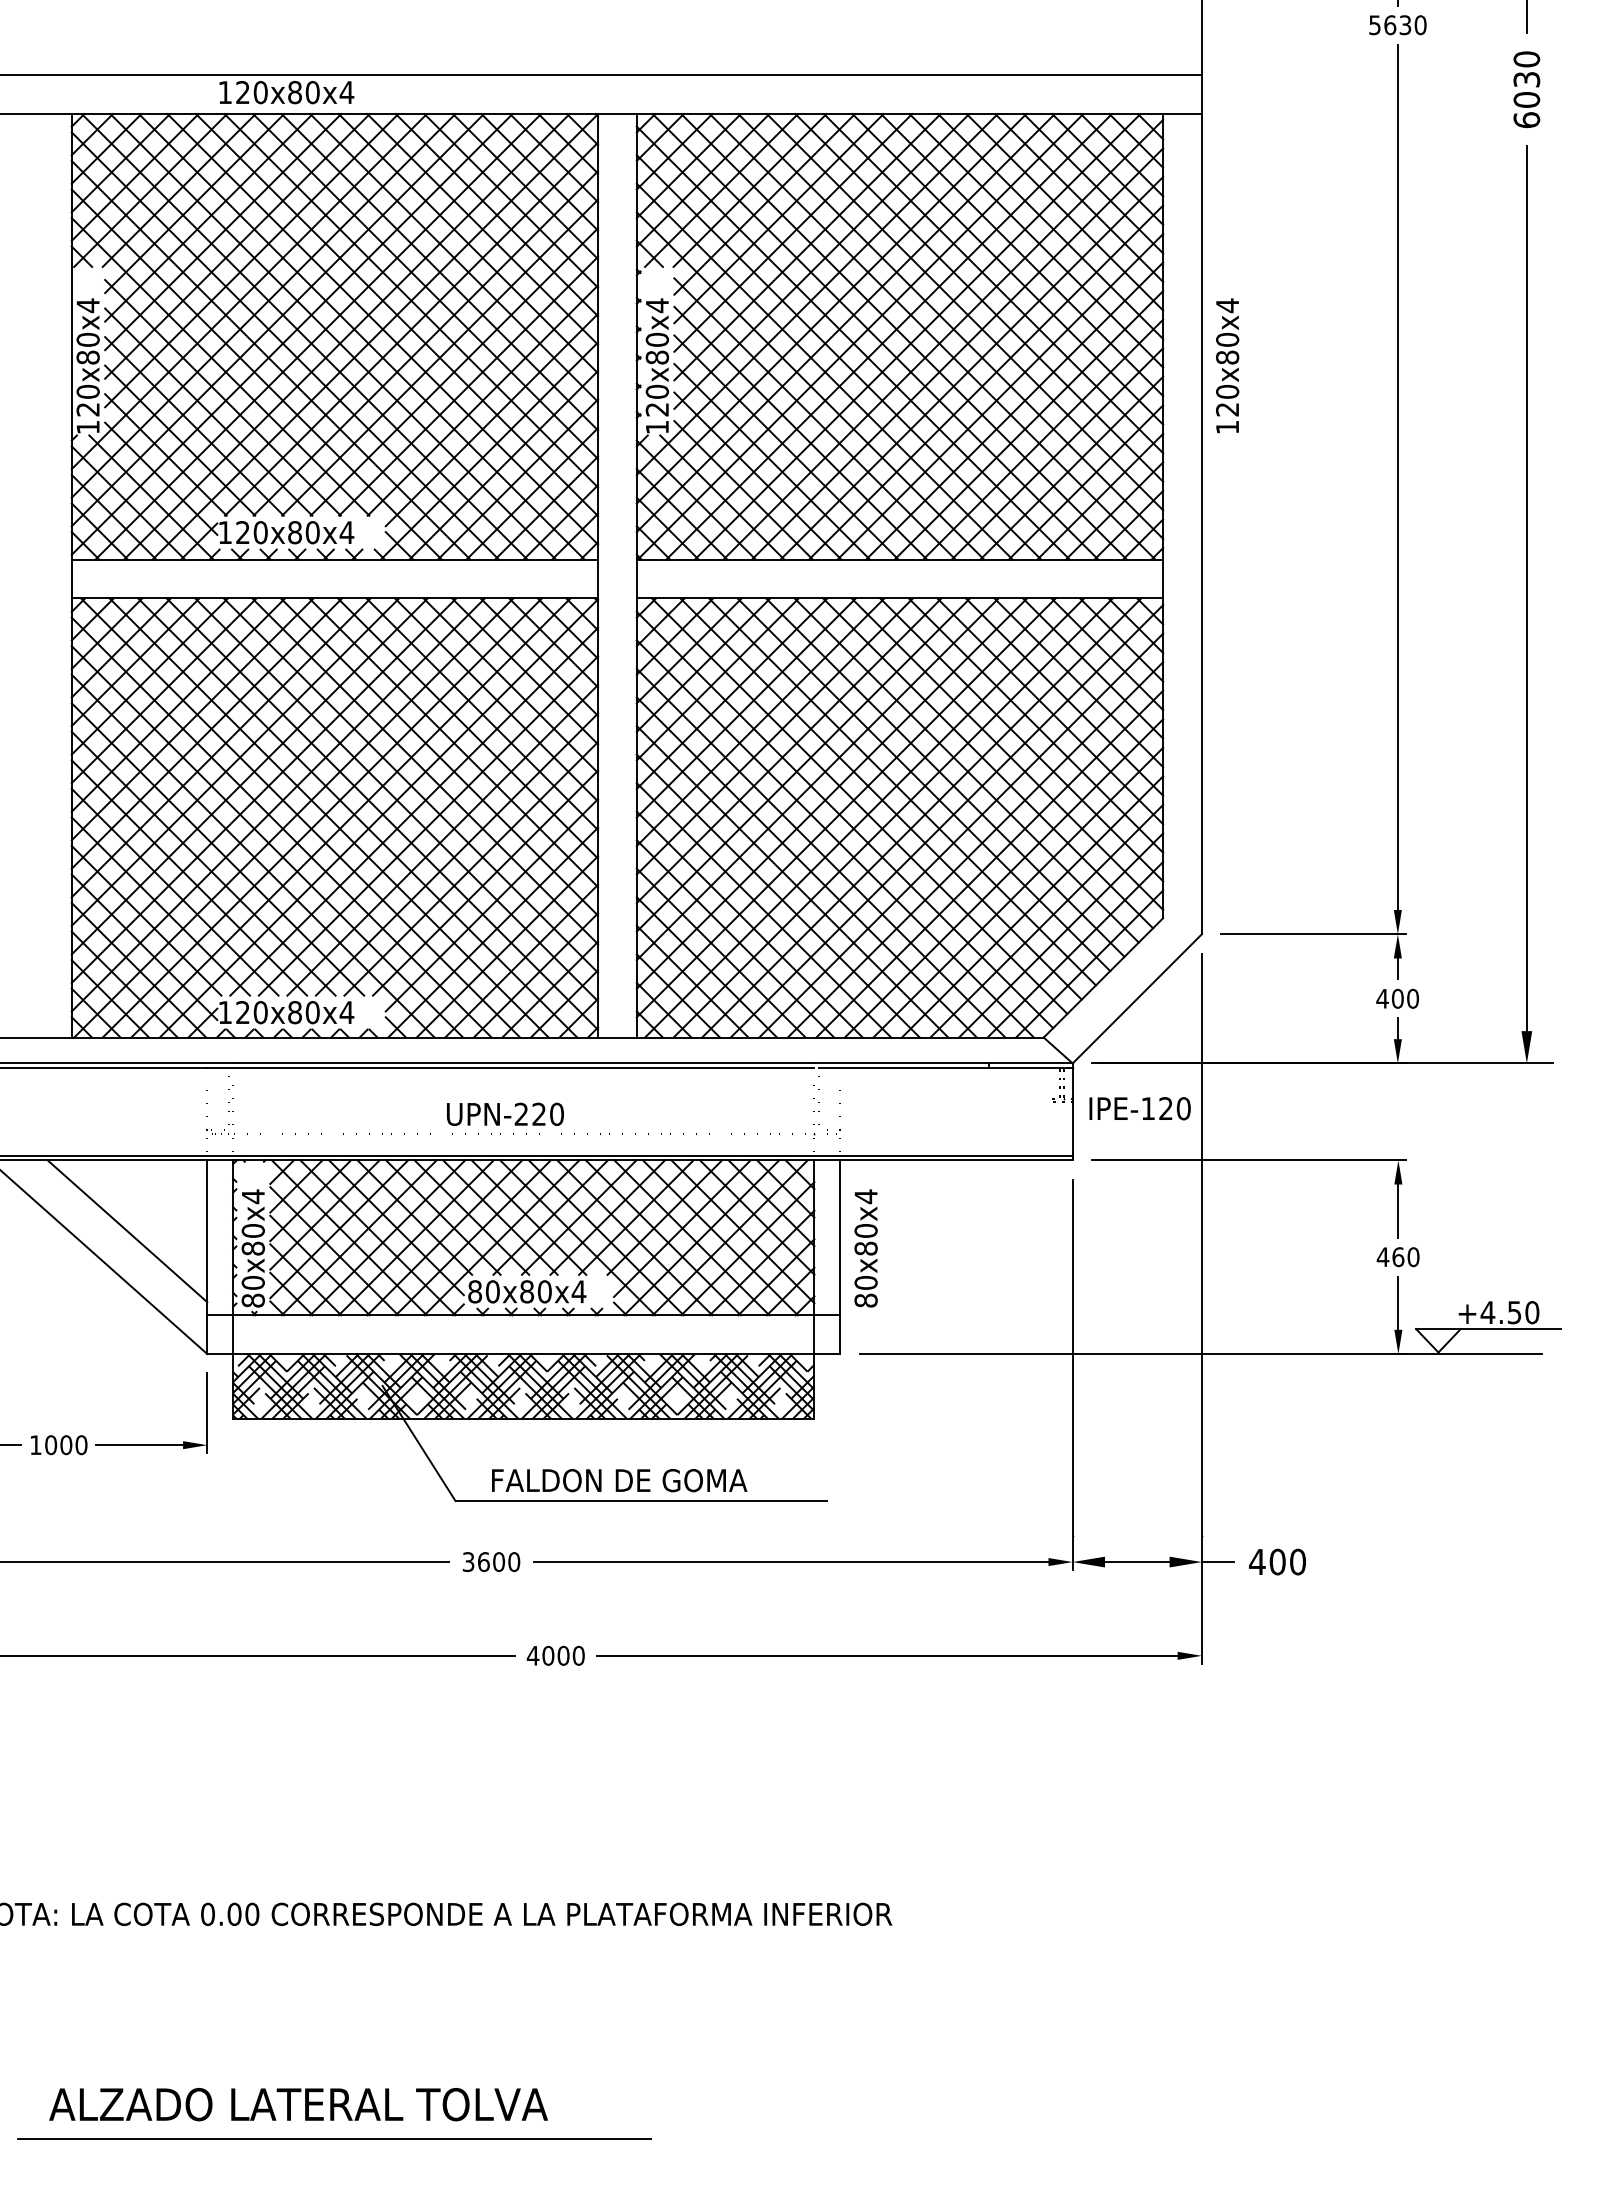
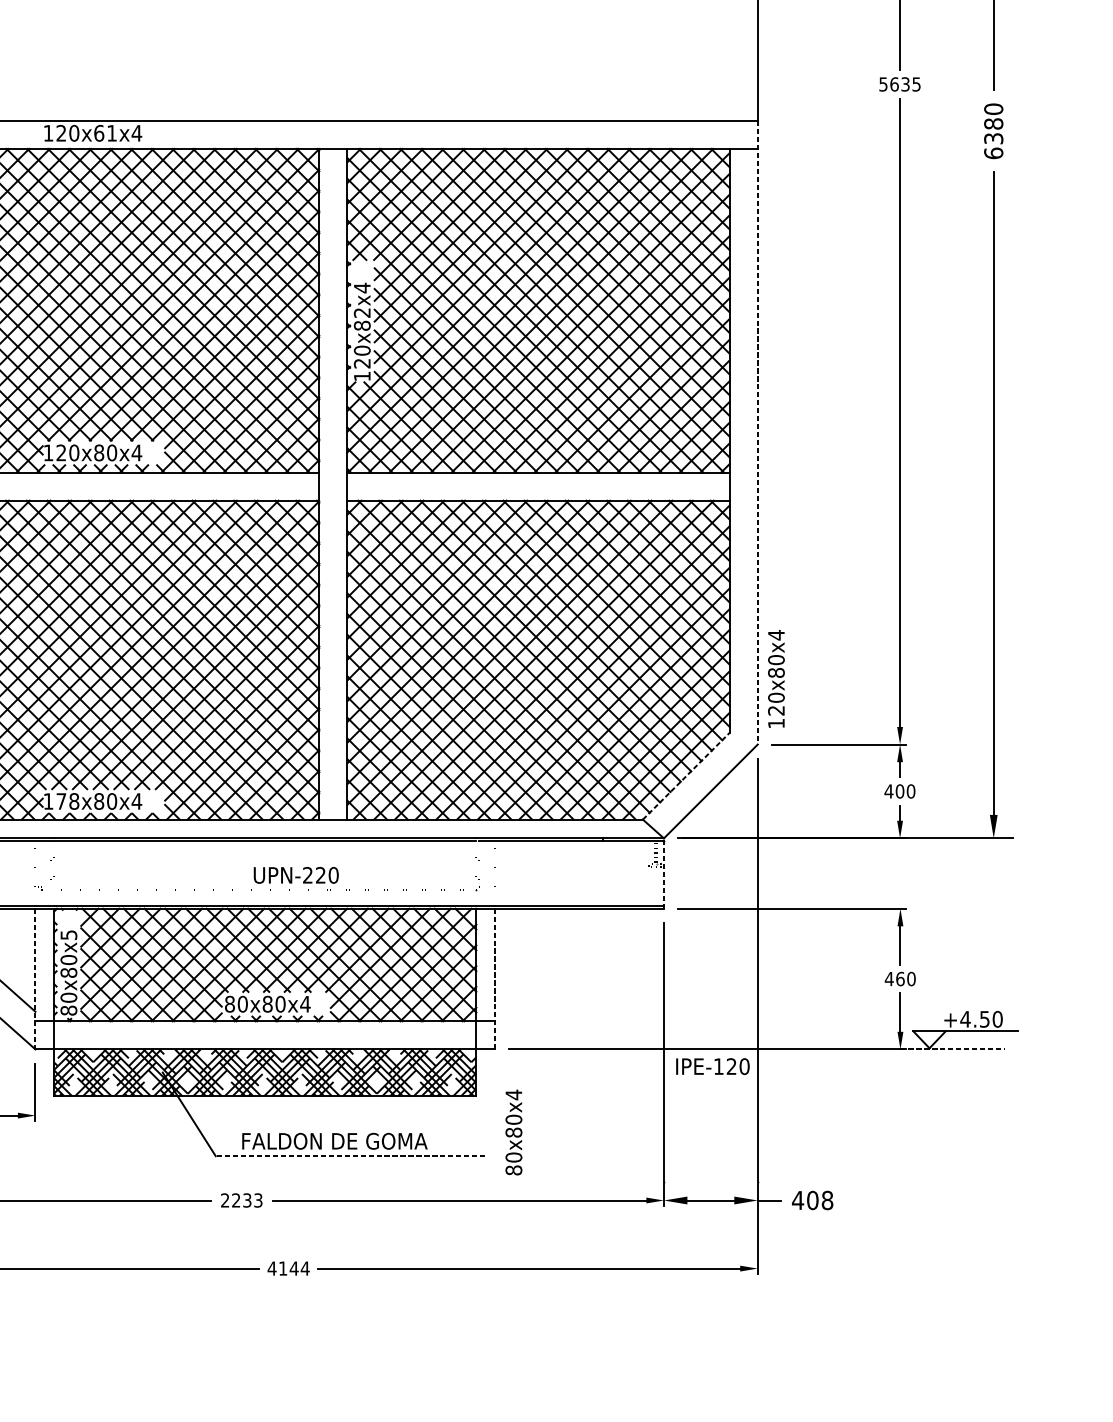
text: (1420, 25) -> (916, 84), 5630 -> 5635
text: (1526, 89) -> (993, 131), 6030 -> 6380
text: (303, 92) -> (105, 133), 120x80x4 -> 120x61x4
text: (656, 339) -> (361, 312), 120x80x4 -> 120x82x4
text: (1227, 365) -> (776, 678), moved
line: (1201, 505) -> (757, 433), solid -> dashed
line: (1103, 977) -> (686, 775), solid -> dashed
text: (251, 1012) -> (67, 801), 120x80x4 -> 178x80x4
text: (1139, 1108) -> (712, 1066), moved
line: (1072, 1111) -> (663, 873), solid -> dashed
text: (505, 1113) -> (296, 874), moved
text: (253, 1196) -> (69, 935), 80x80x4 -> 80x80x5
text: (865, 1248) -> (513, 1132), moved
line: (207, 1257) -> (35, 979), solid -> dashed
line: (840, 1257) -> (495, 979), solid -> dashed
line: (1470, 1354) -> (952, 1049), solid -> dashed
line: (641, 1501) -> (350, 1156), solid -> dashed
text: (491, 1562) -> (241, 1200), 3600 -> 2233
text: (1297, 1562) -> (827, 1200), 400 -> 408
text: (563, 1655) -> (294, 1268), 4000 -> 4144

